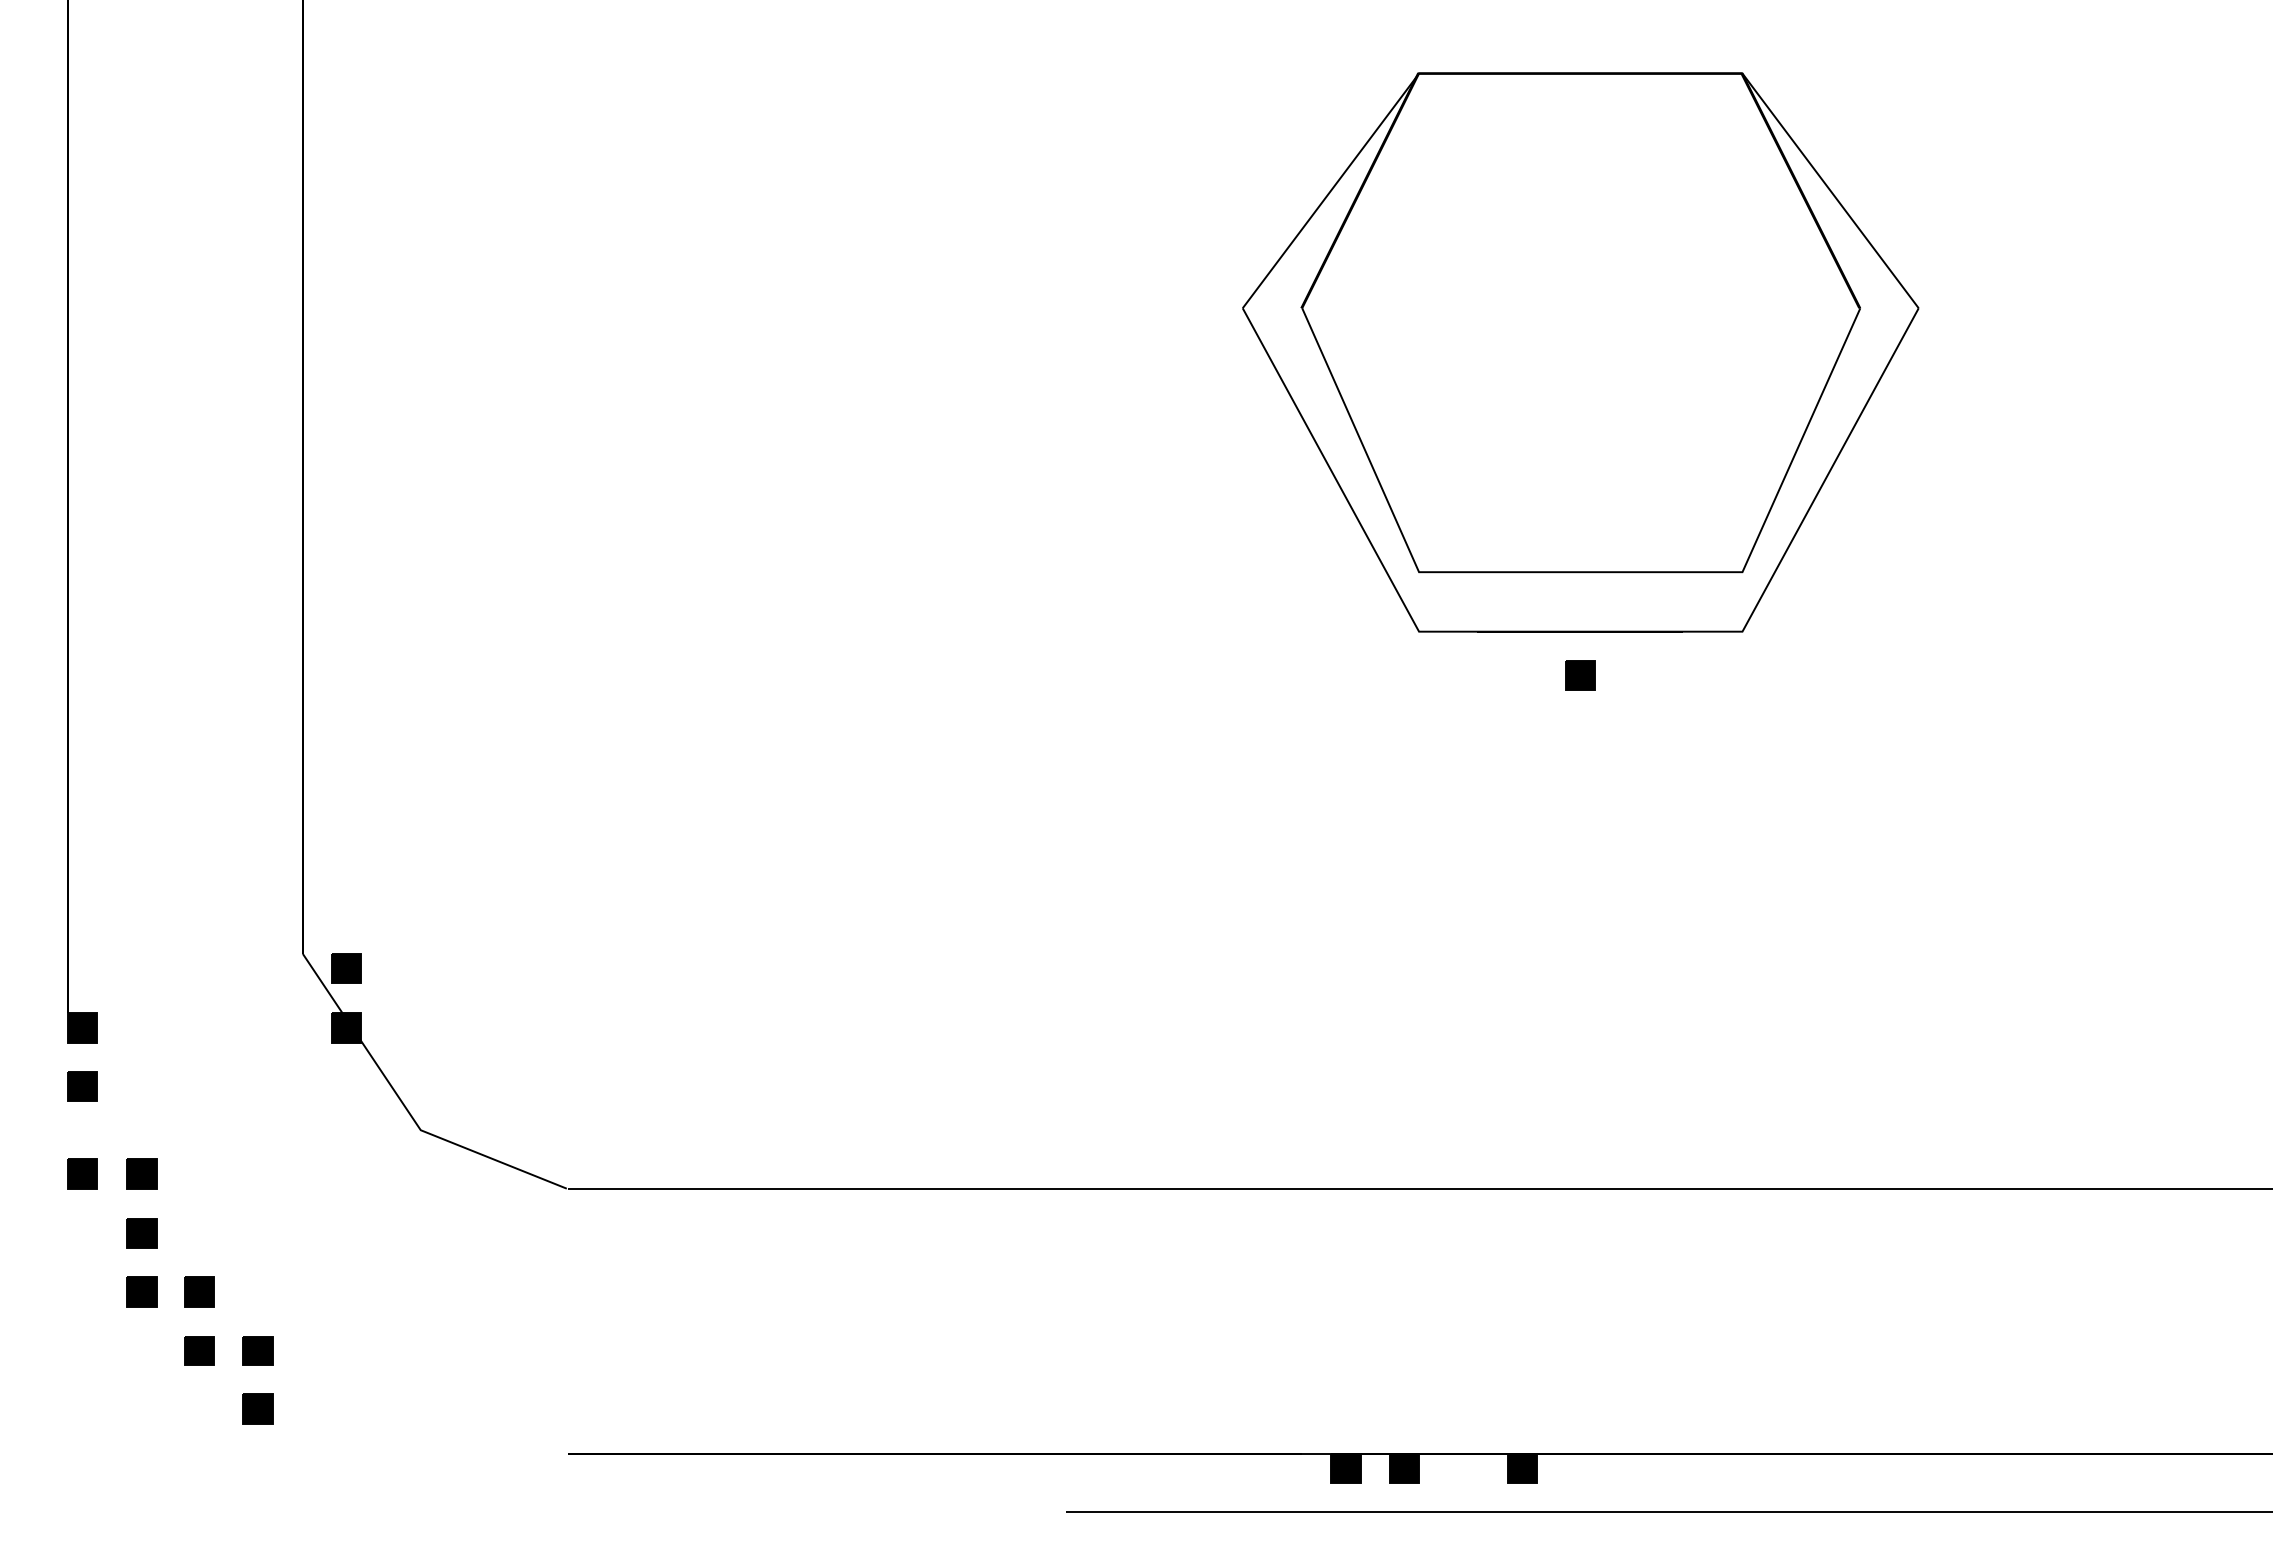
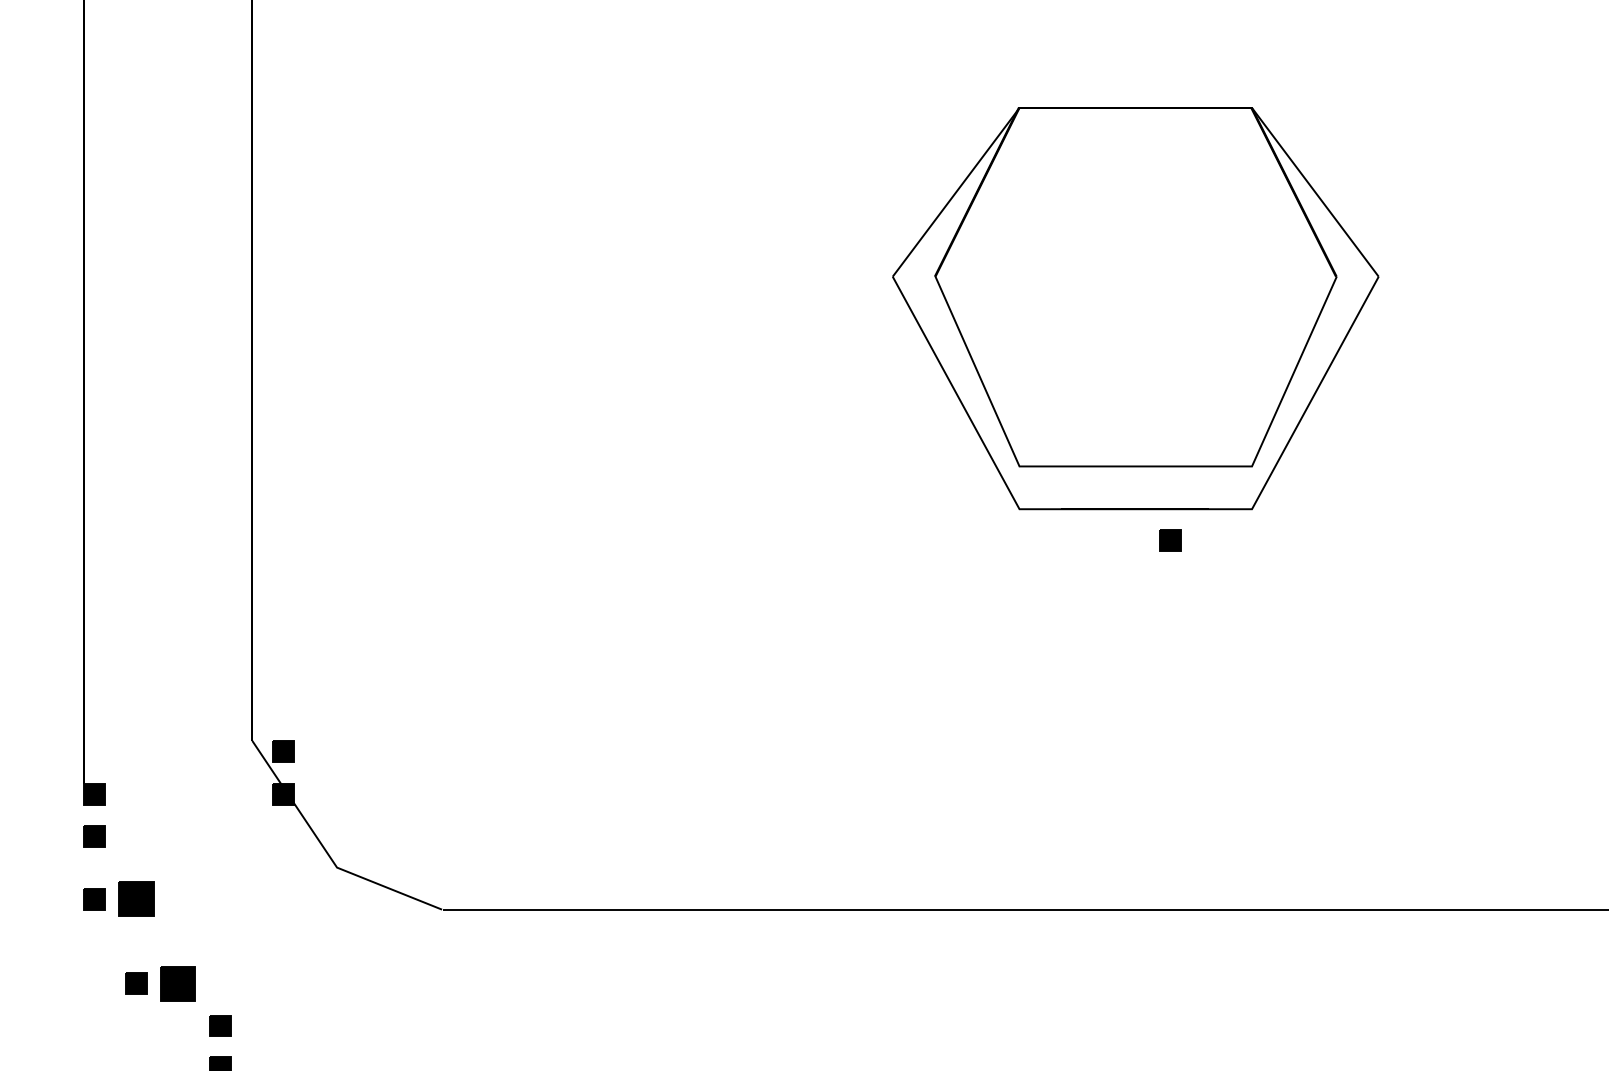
part: (1580, 352) -> (1135, 308), moved
part: (141, 1173) -> (136, 898), size x1.6
part: (141, 1233) -> (136, 941), removed
part: (199, 1291) -> (178, 983), size x1.6
part: (199, 1350) -> (178, 1025), removed

